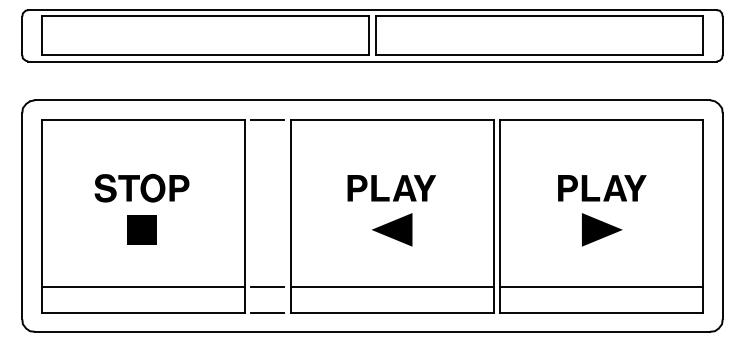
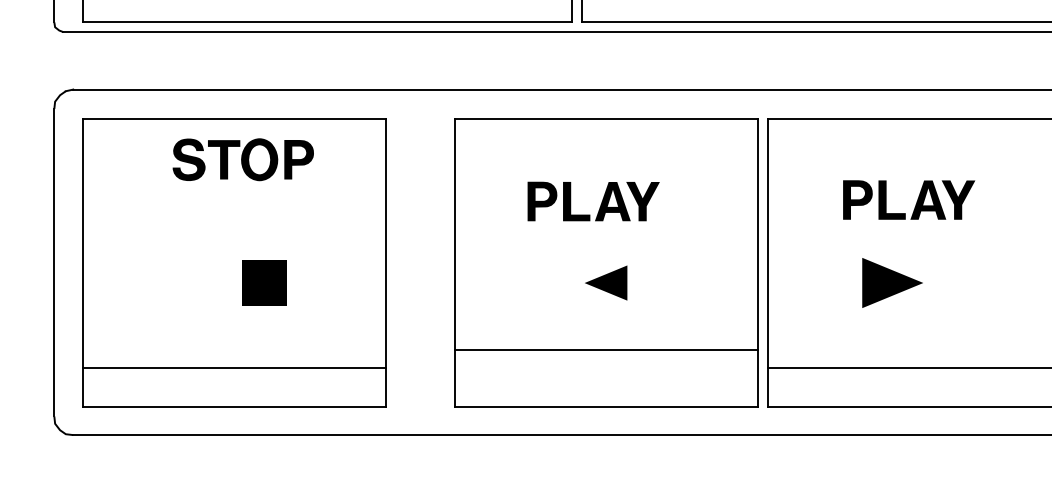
line: (267, 119) -> (420, 118), removed
part: (141, 188) -> (242, 160), moved
part: (391, 188) -> (593, 201), moved
part: (602, 188) -> (909, 200), moved
part: (141, 229) -> (263, 282), moved
part: (392, 229) -> (606, 282), size x0.7
part: (602, 229) -> (892, 282), moved
line: (267, 286) -> (420, 367), removed
line: (391, 286) -> (605, 349), moved
line: (267, 312) -> (420, 406), removed

